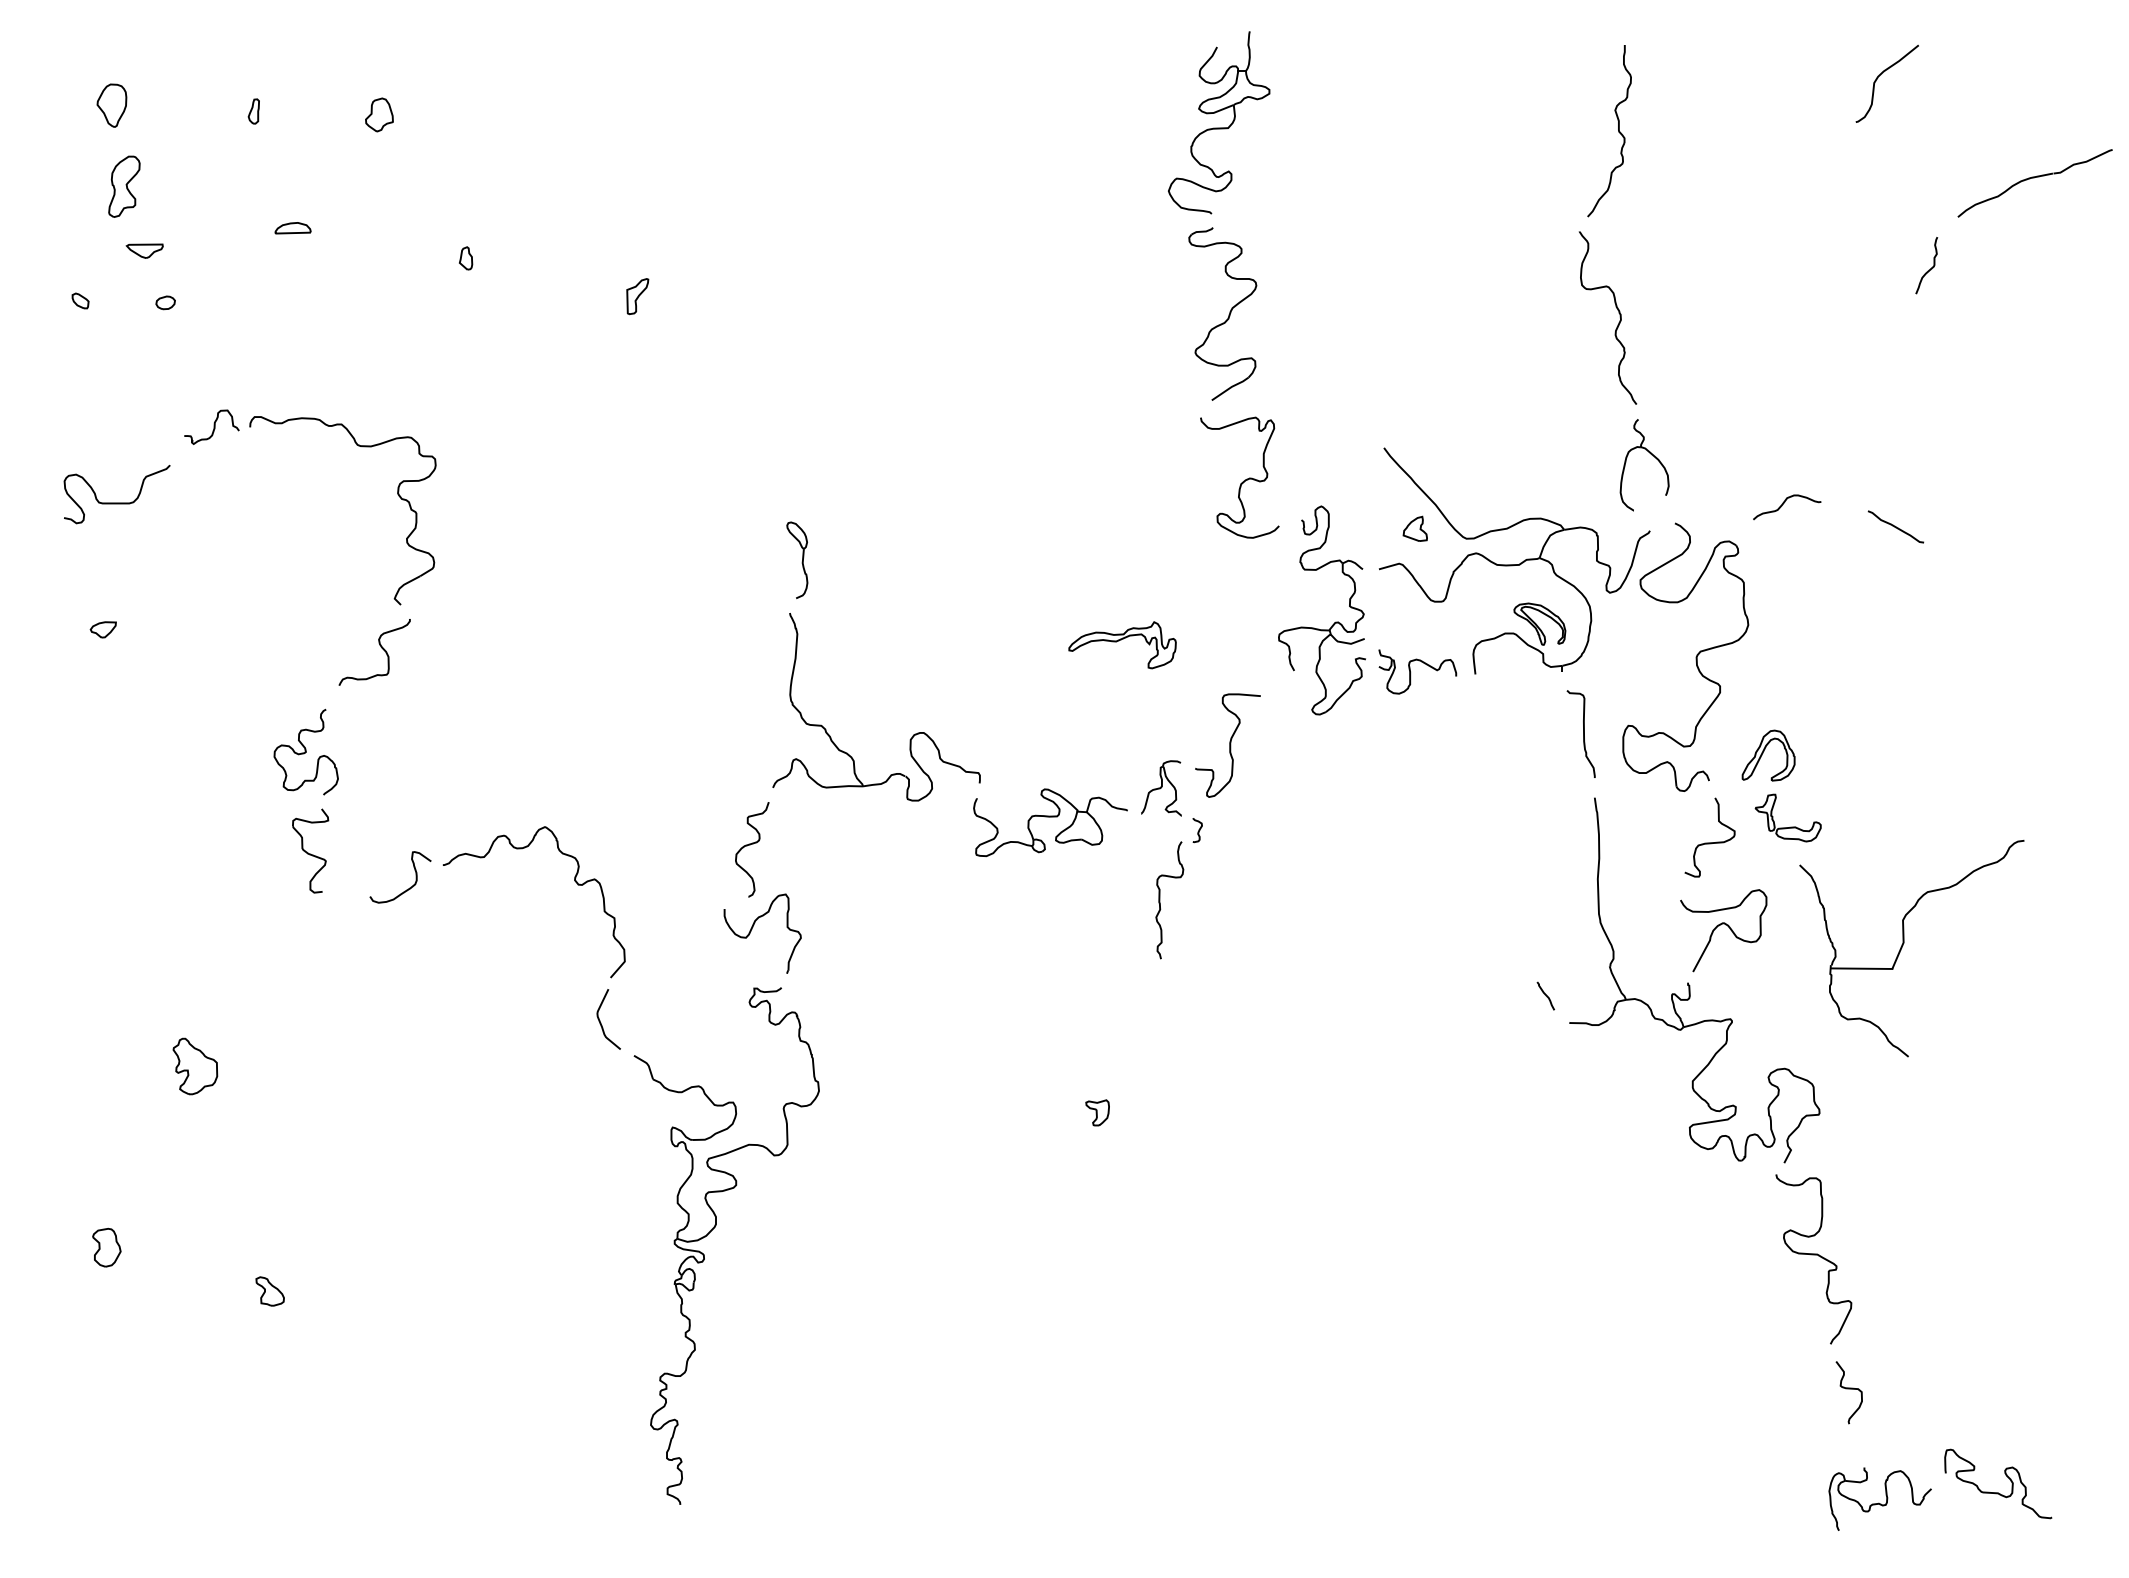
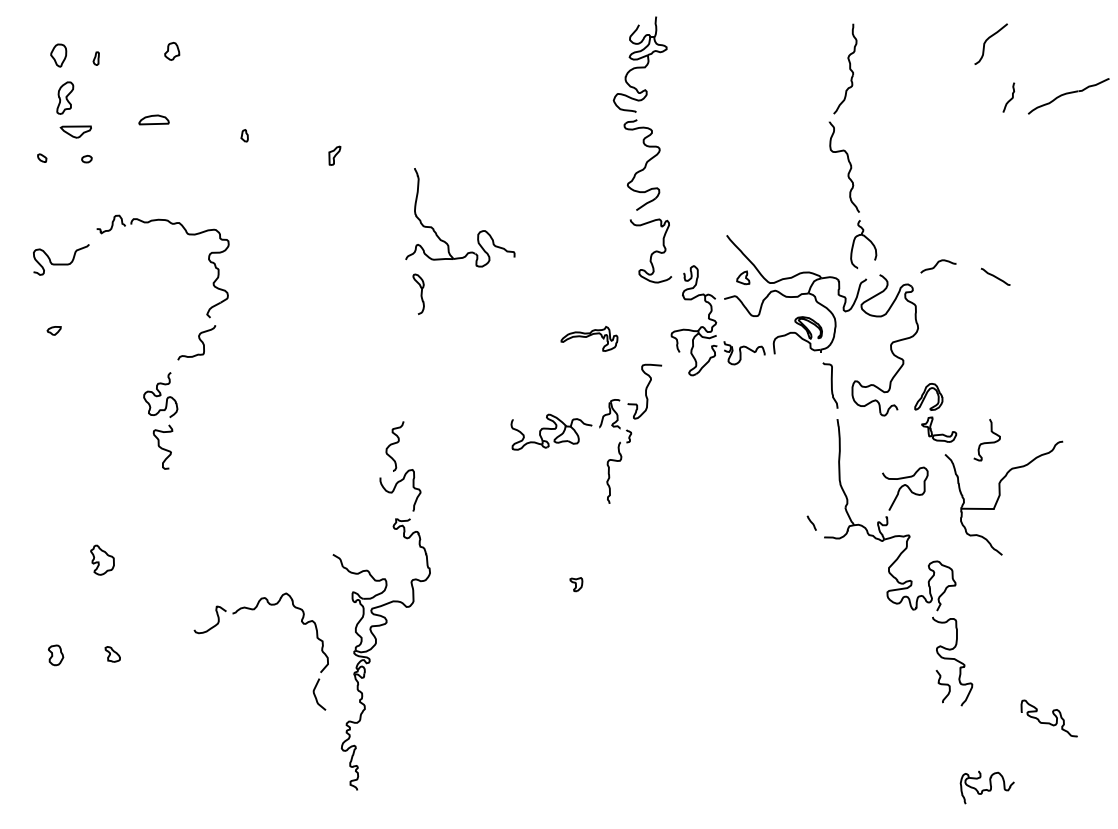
part: (252, 111) -> (95, 58), moved
part: (380, 114) -> (172, 51), moved
part: (292, 227) -> (153, 119), size x1.6
part: (143, 250) -> (75, 131), size x1.6
curve: (1929, 267) -> (1010, 98), moved
part: (909, 737) -> (477, 233), moved
curve: (1709, 842) -> (986, 442), moved
part: (484, 859) -> (254, 610), moved
part: (269, 1291) -> (112, 654), moved
curve: (1847, 1390) -> (942, 685), moved
curve: (1996, 1491) -> (1048, 722), moved

